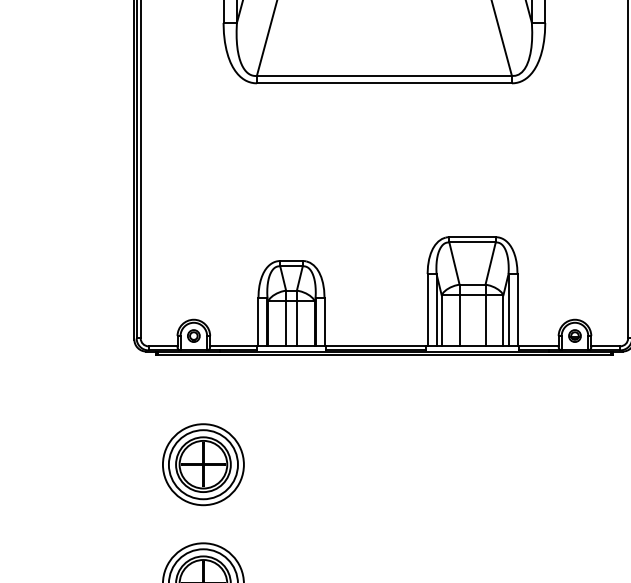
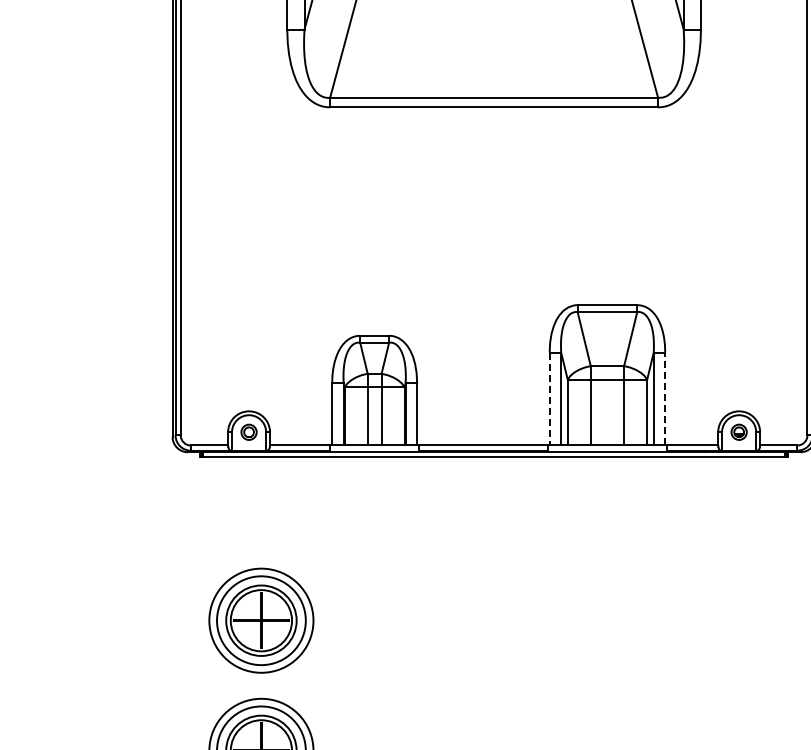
line: (517, 309) -> (665, 398), solid -> dashed
line: (427, 310) -> (549, 399), solid -> dashed
part: (203, 464) -> (261, 620), moved

